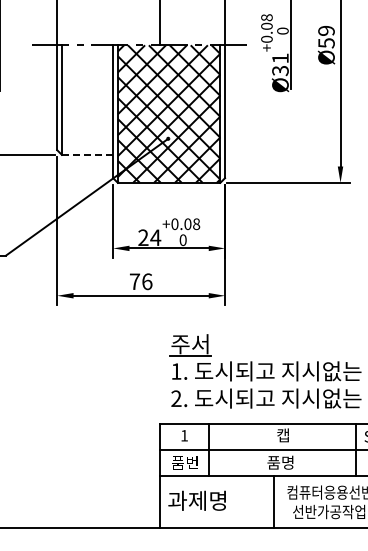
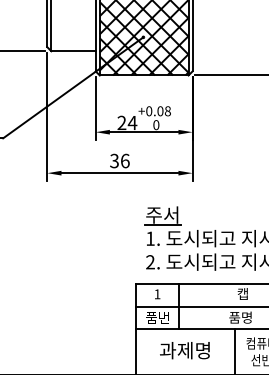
line: (87, 154) -> (73, 50), dashed -> solid
text: (134, 281) -> (114, 160), 76 -> 36
text: (196, 500) -> (184, 350), moved

